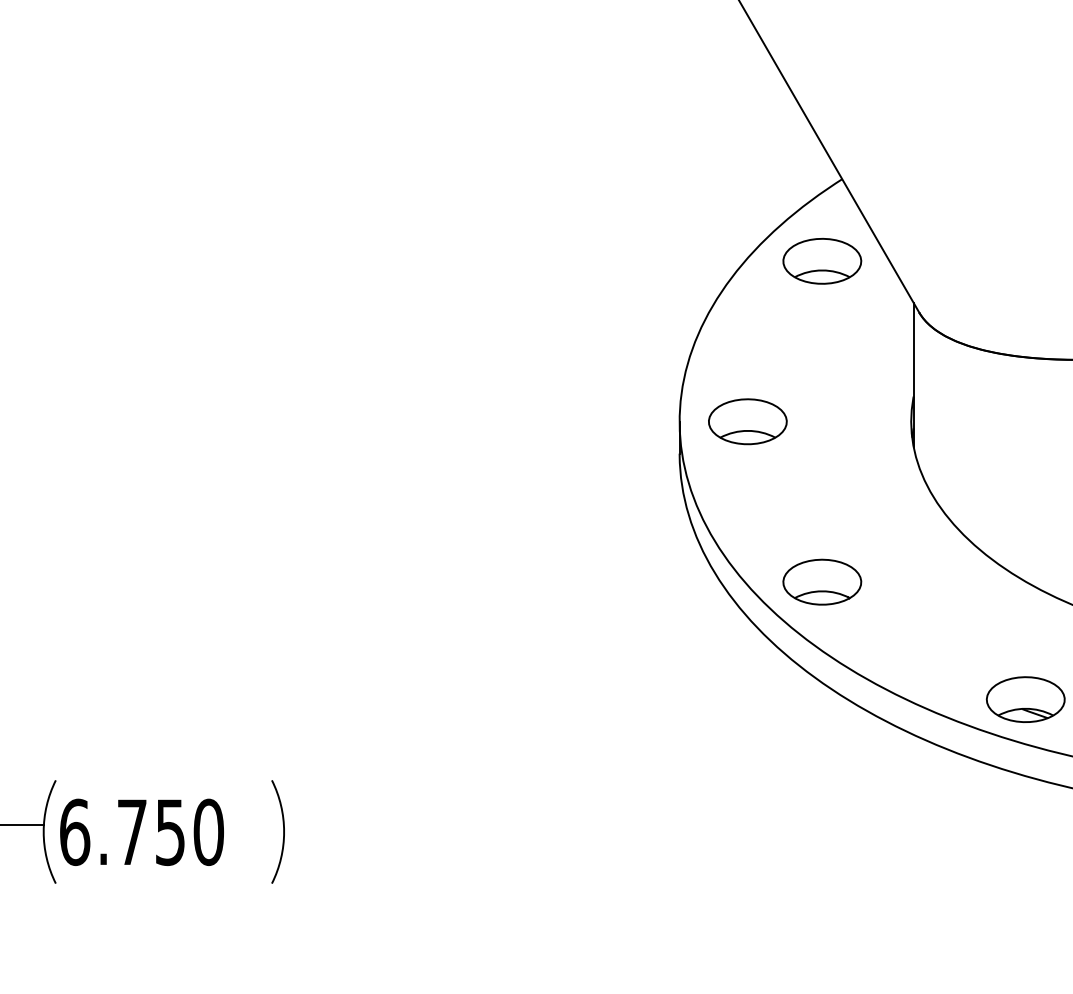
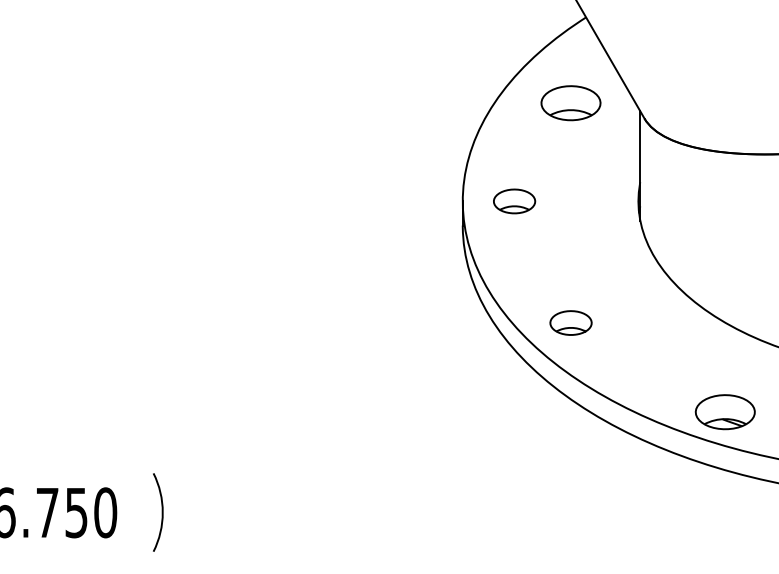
part: (822, 261) -> (571, 103), moved
part: (747, 421) -> (514, 201), size x0.7
part: (822, 581) -> (571, 322), size x0.7

